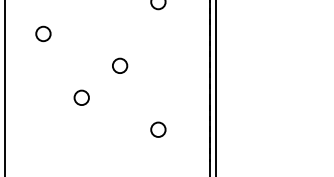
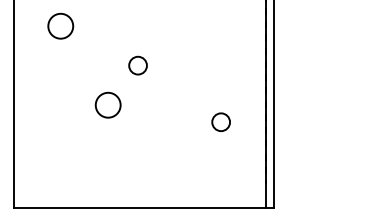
circle: (43, 33) -> (60, 25), size x1.4
circle: (120, 65) -> (138, 65), moved
circle: (81, 97) -> (107, 104), size x1.4
circle: (158, 129) -> (221, 121), moved

